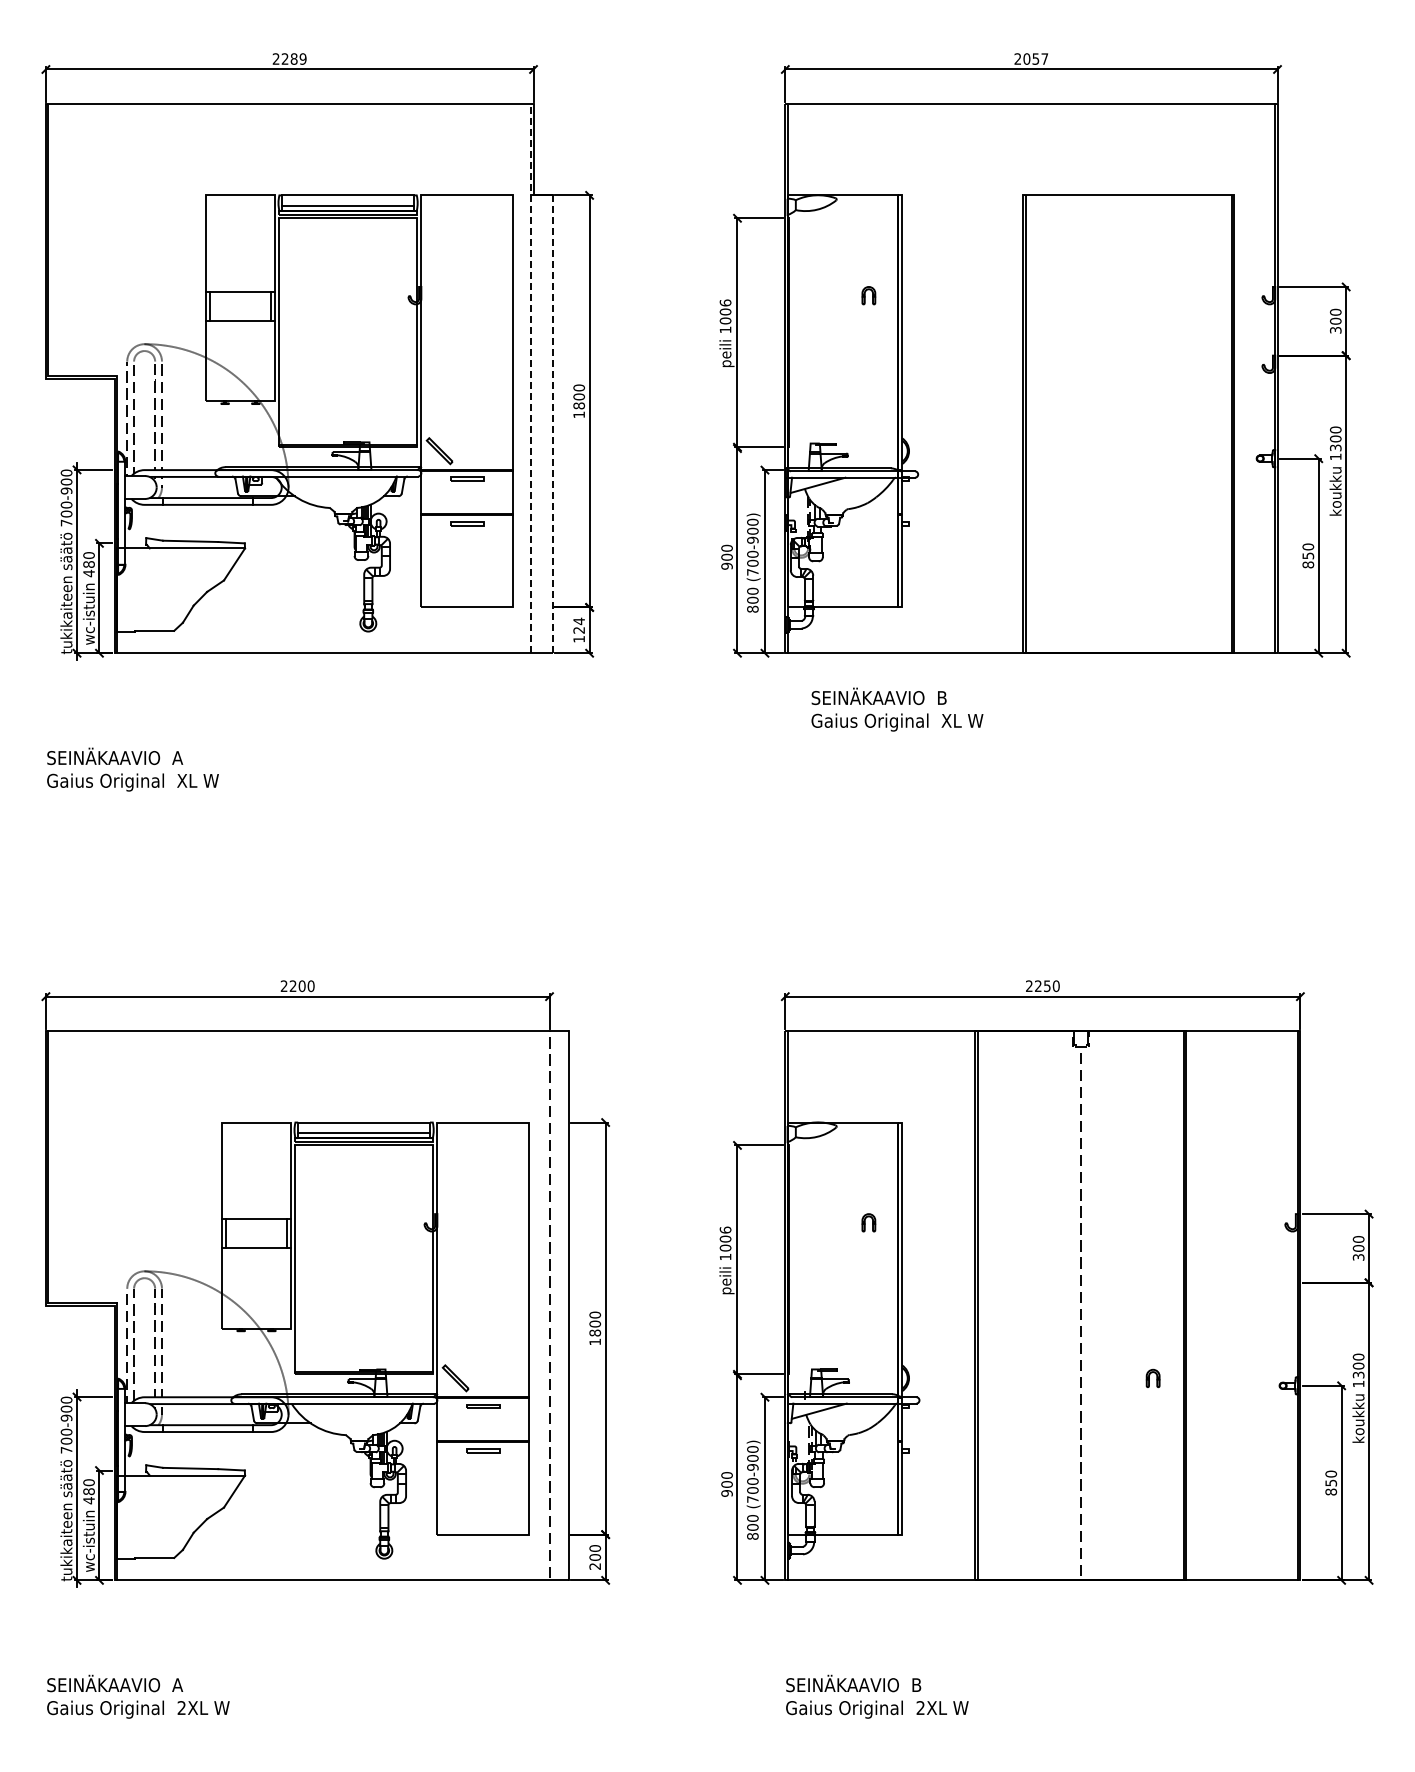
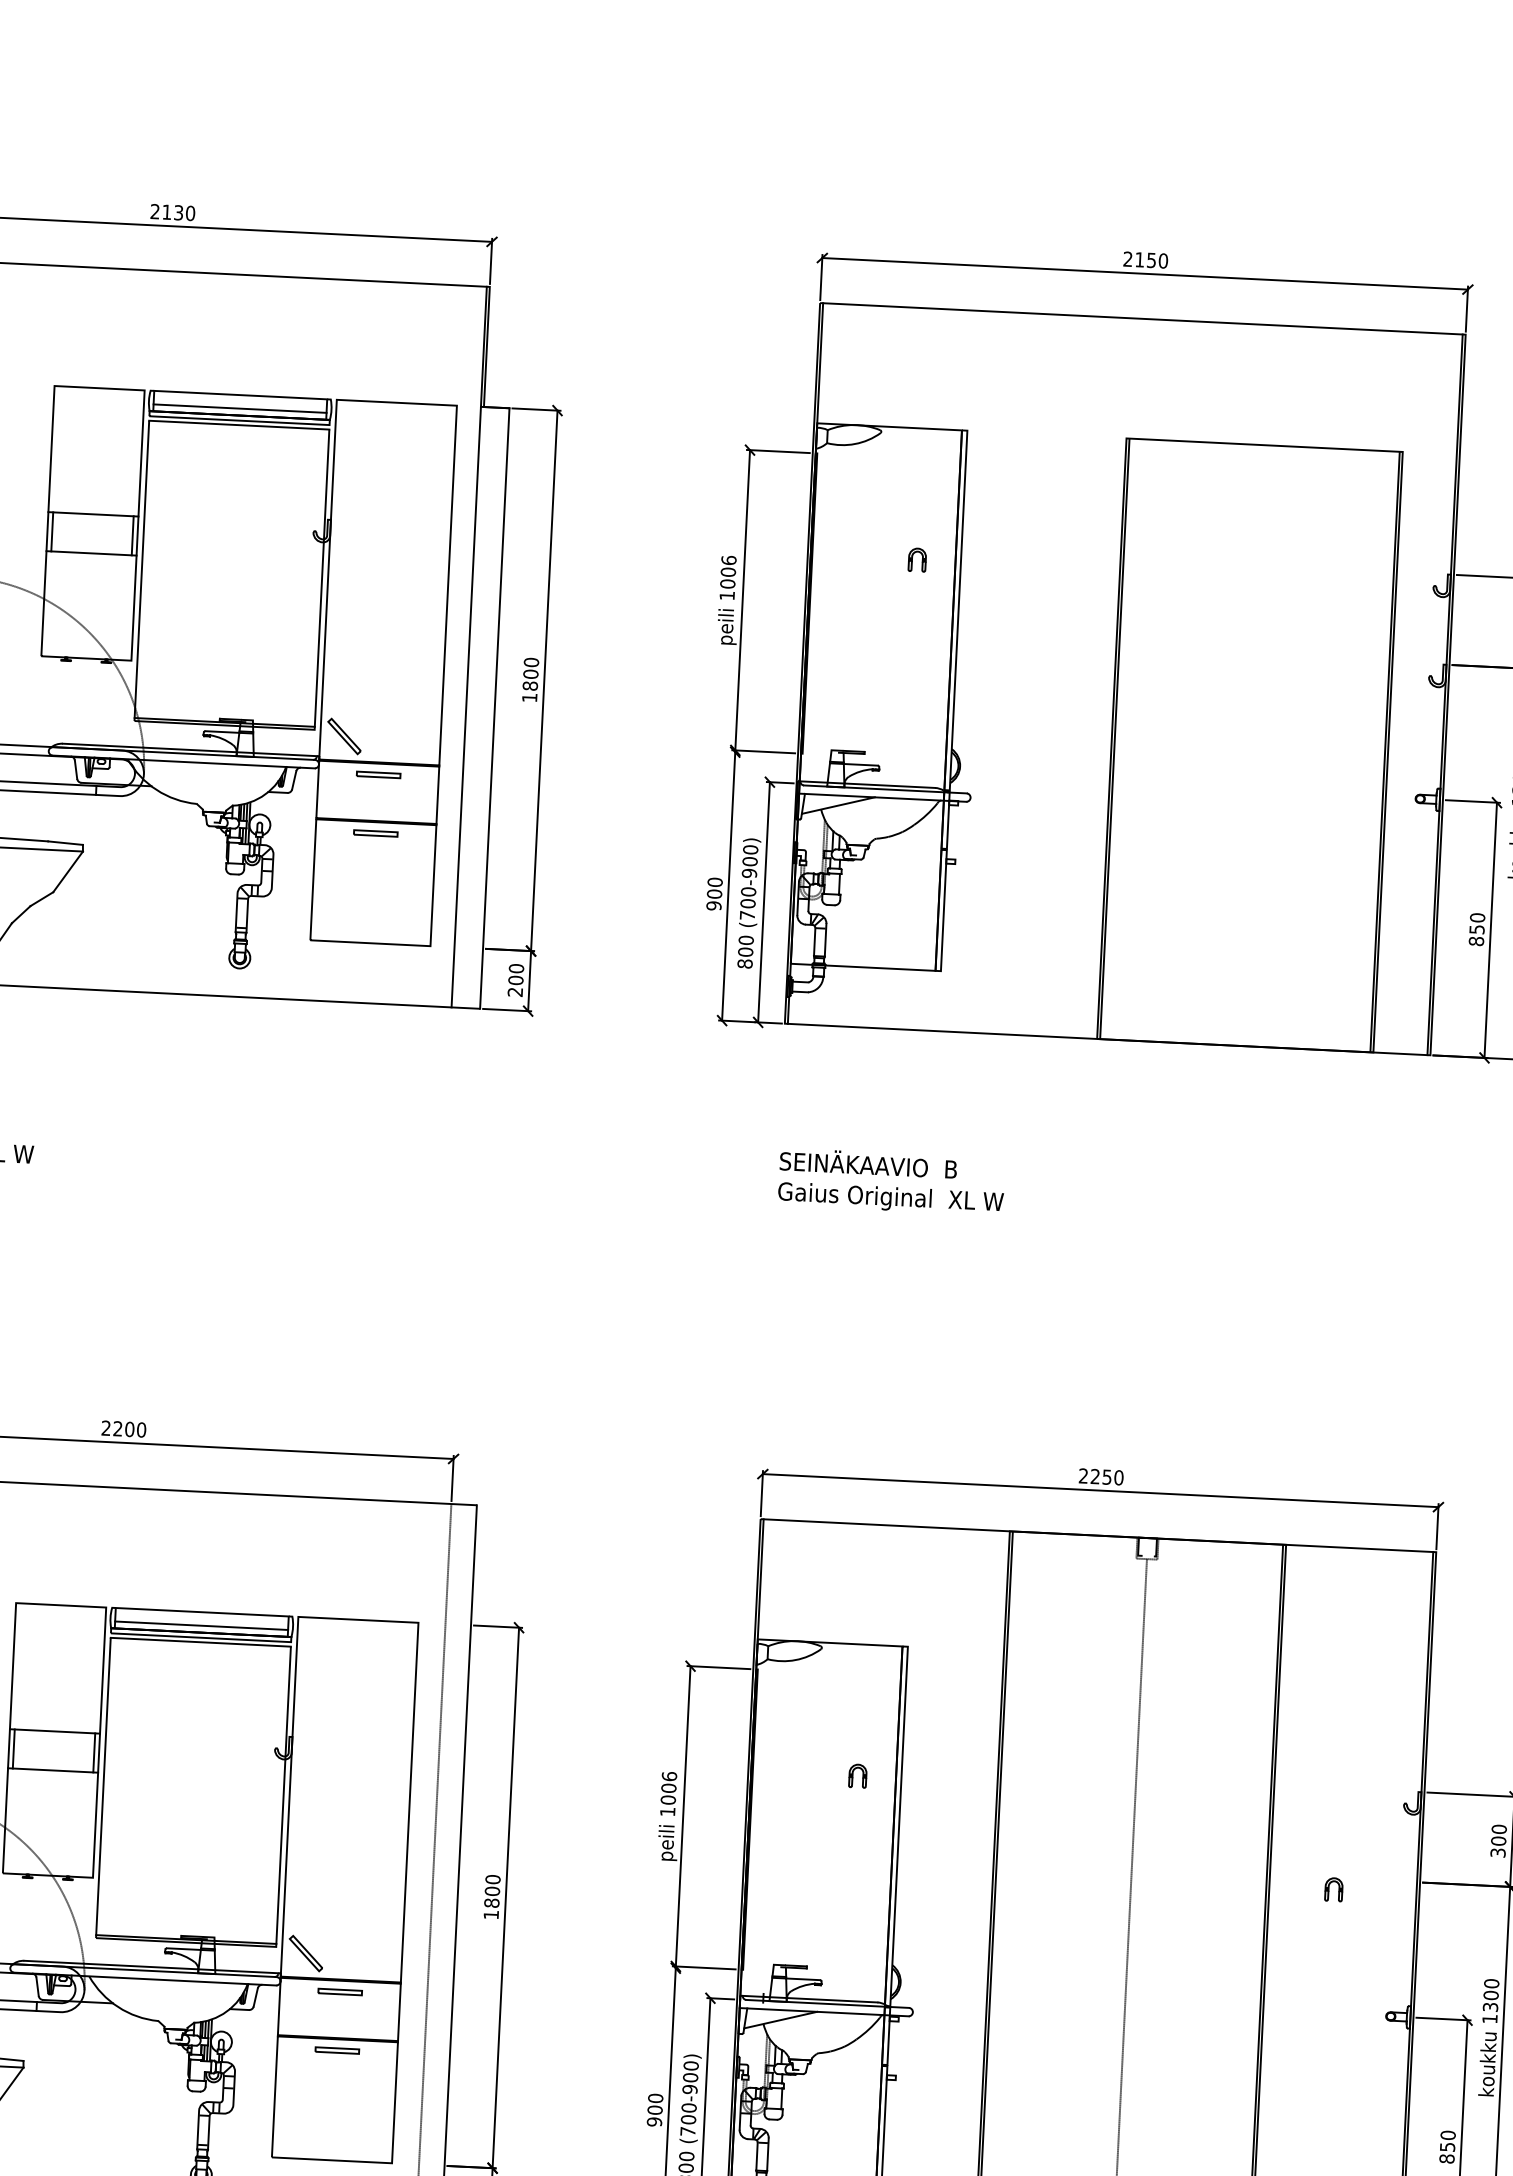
text: (293, 58) -> (177, 212), 2289 -> 2130
text: (1035, 58) -> (1151, 259), 2057 -> 2150
line: (531, 378) -> (469, 647), dashed -> solid
line: (552, 424) -> (494, 708), dashed -> solid
text: (579, 629) -> (516, 979), 124 -> 200
text: (897, 709) -> (891, 1181), moved
part: (1152, 1378) -> (1333, 1889), moved

